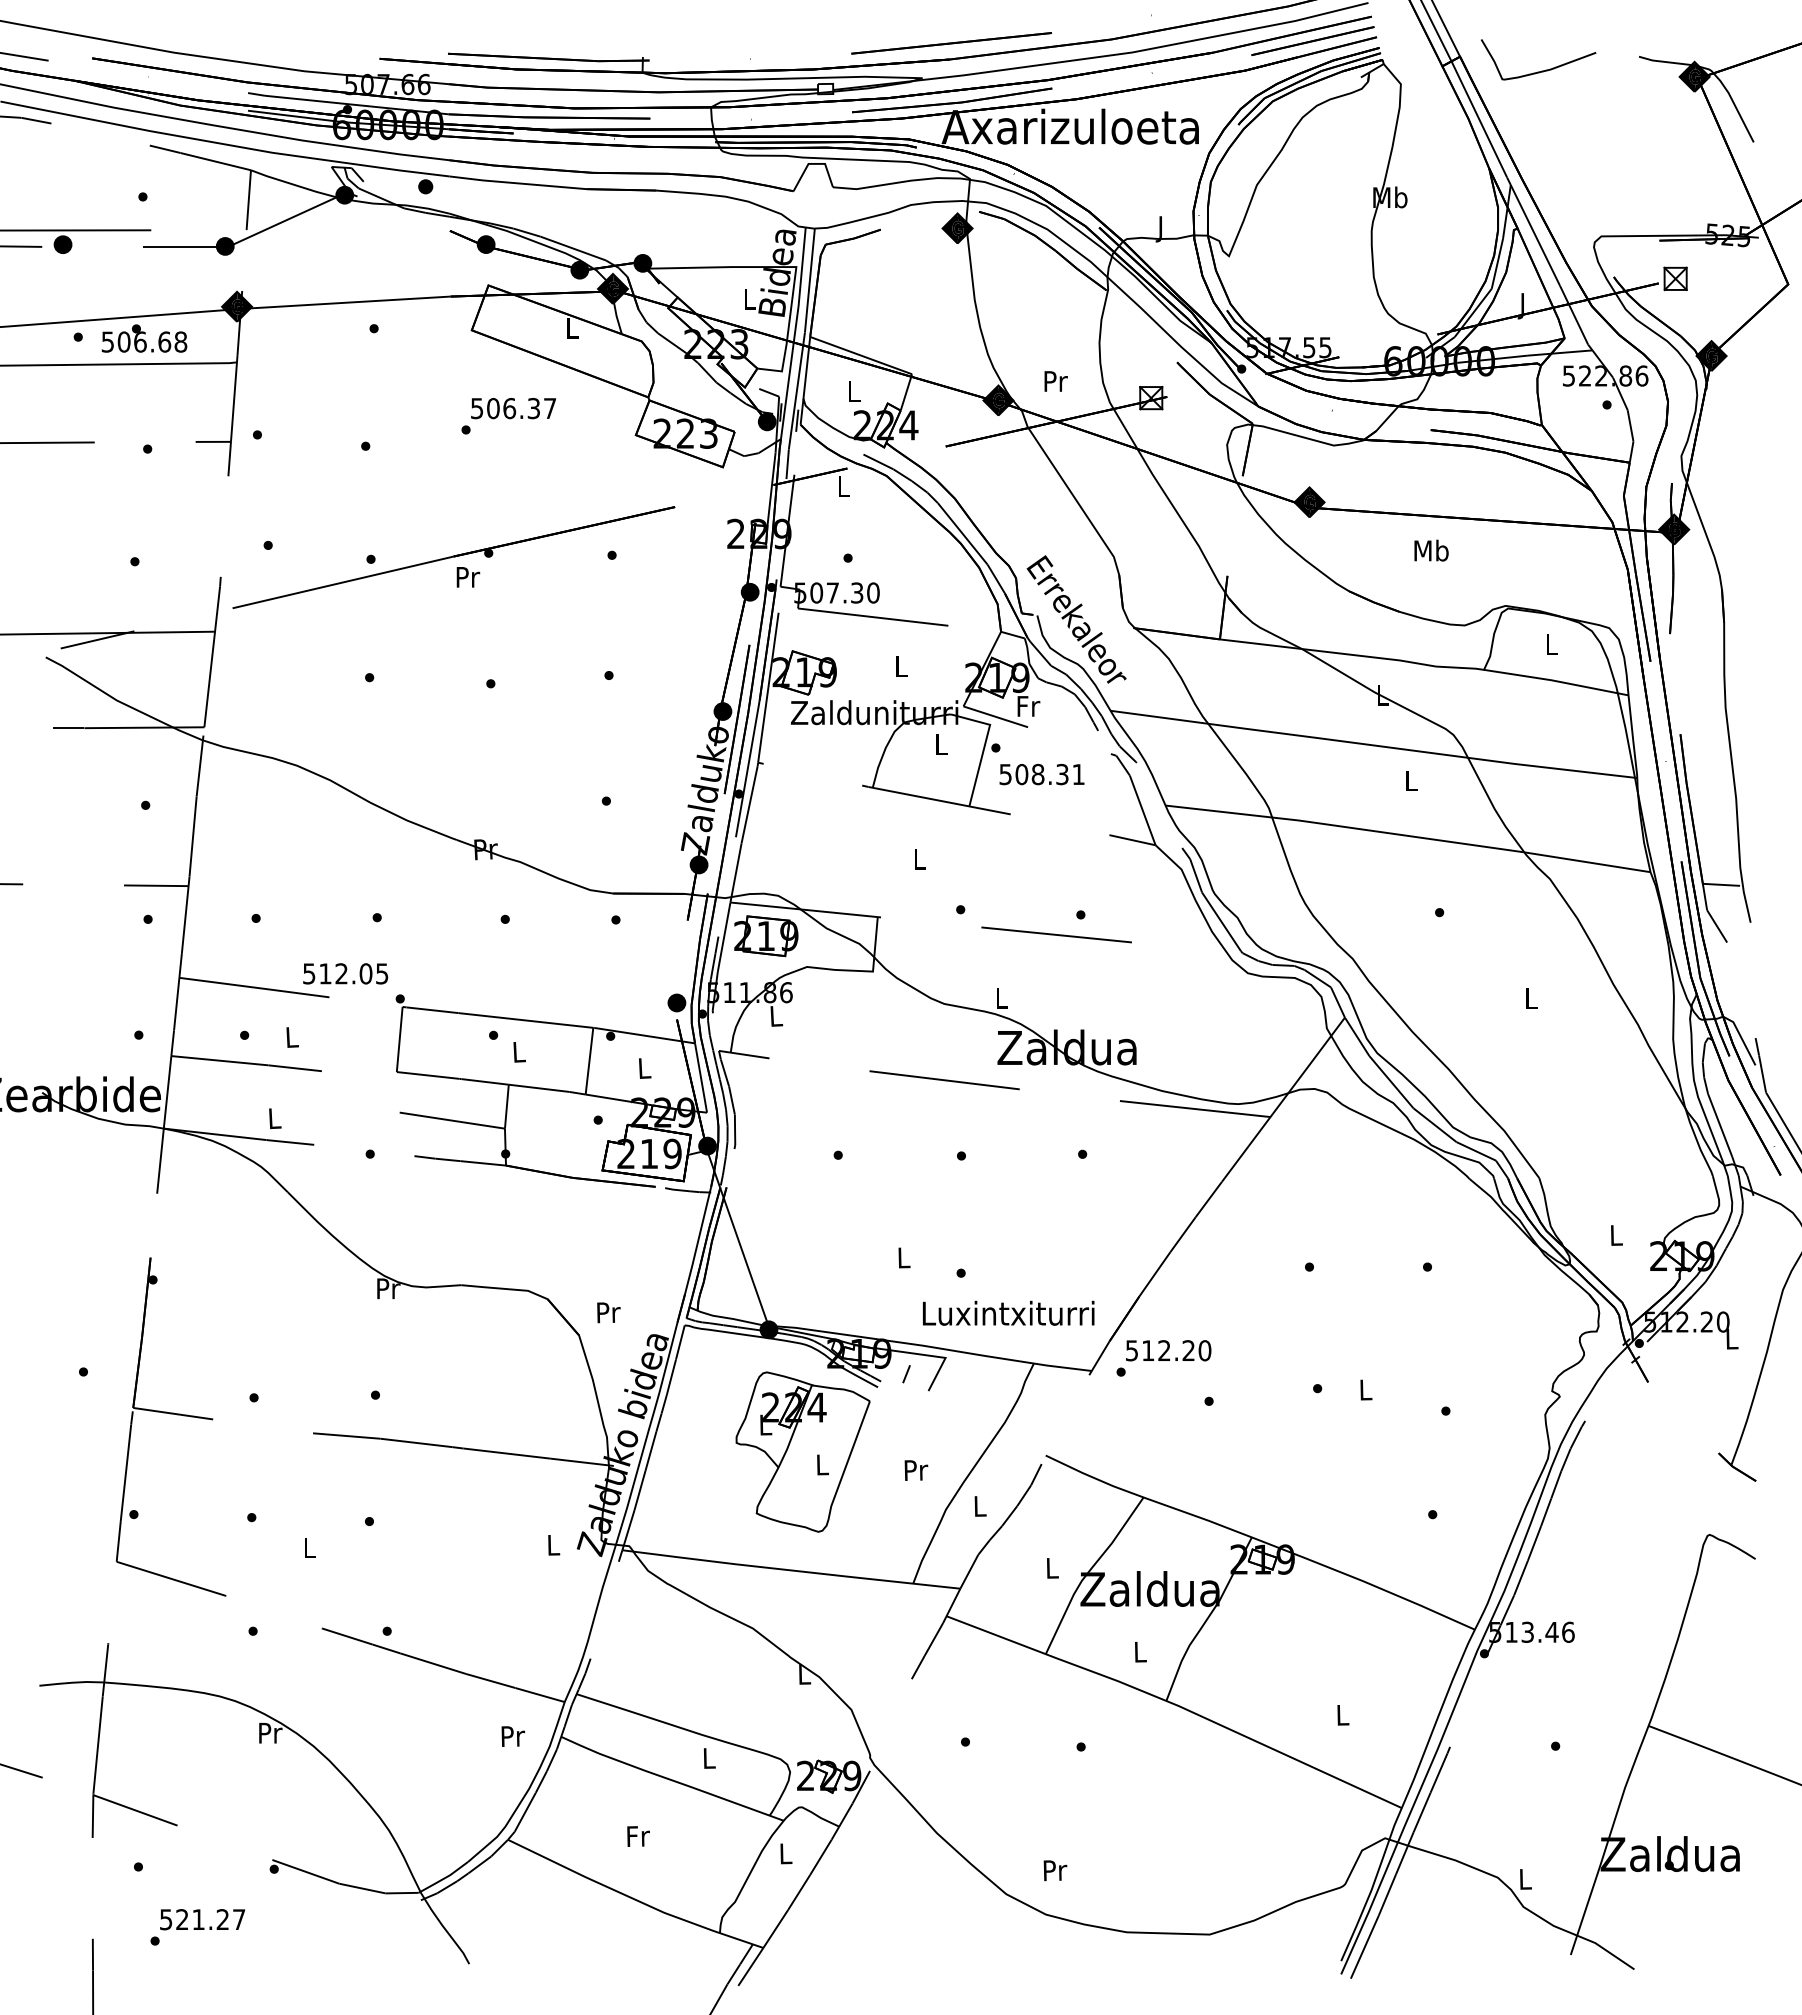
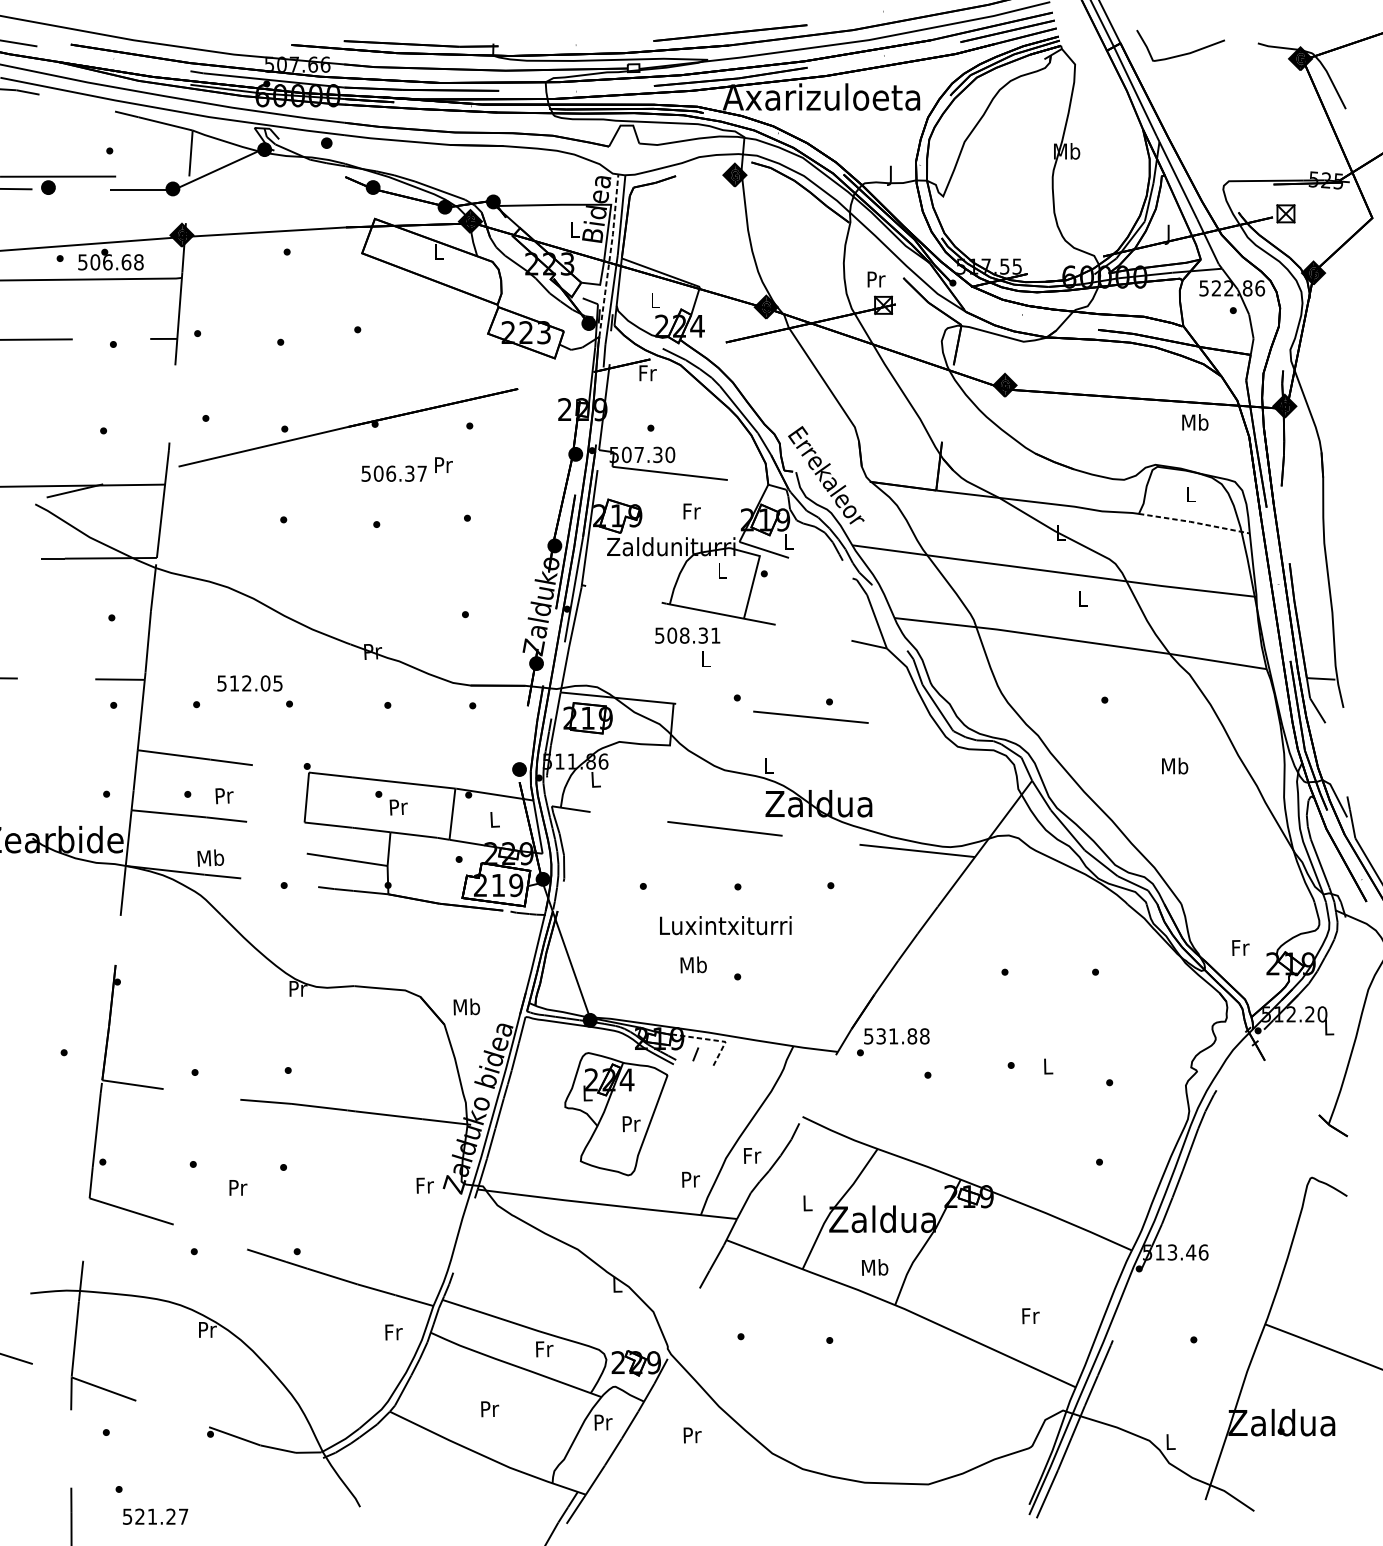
line: (795, 332) -> (610, 255), solid -> dashed
text: (1055, 381) -> (876, 279), moved
text: (513, 408) -> (394, 473), moved
text: (844, 486) -> (648, 373), L -> Fr
text: (1431, 550) -> (1195, 422), moved
text: (468, 577) -> (444, 465), moved
text: (901, 666) -> (691, 511), L -> Fr
line: (1556, 681) -> (1194, 522), solid -> dashed
text: (1028, 706) -> (789, 542), Fr -> L
text: (1041, 774) -> (687, 635), moved
text: (345, 973) -> (249, 683), moved
text: (1531, 998) -> (1175, 766), L -> Mb
text: (292, 1037) -> (224, 796), L -> Pr
text: (519, 1052) -> (398, 807), L -> Pr
text: (274, 1118) -> (210, 858), L -> Mb
text: (1616, 1235) -> (1240, 947), L -> Fr
text: (903, 1257) -> (693, 964), L -> Mb
text: (608, 1312) -> (467, 1007), Pr -> Mb
text: (1008, 1312) -> (725, 924), moved
text: (1176, 1350) -> (902, 1036), 512.20 -> 531.88
line: (929, 1355) -> (713, 1040), solid -> dashed
text: (822, 1464) -> (631, 1123), L -> Pr
text: (916, 1470) -> (691, 1179), moved
text: (980, 1506) -> (752, 1155), L -> Fr
text: (553, 1545) -> (424, 1185), L -> Fr
text: (310, 1547) -> (238, 1187), L -> Pr
text: (1140, 1651) -> (875, 1267), L -> Mb
text: (1343, 1715) -> (1031, 1316), L -> Fr
text: (513, 1736) -> (394, 1332), Pr -> Fr
text: (709, 1758) -> (544, 1349), L -> Fr
text: (638, 1836) -> (490, 1409), Fr -> Pr
text: (786, 1853) -> (603, 1422), L -> Pr
text: (1055, 1870) -> (692, 1435), moved
text: (202, 1919) -> (155, 1516), moved

